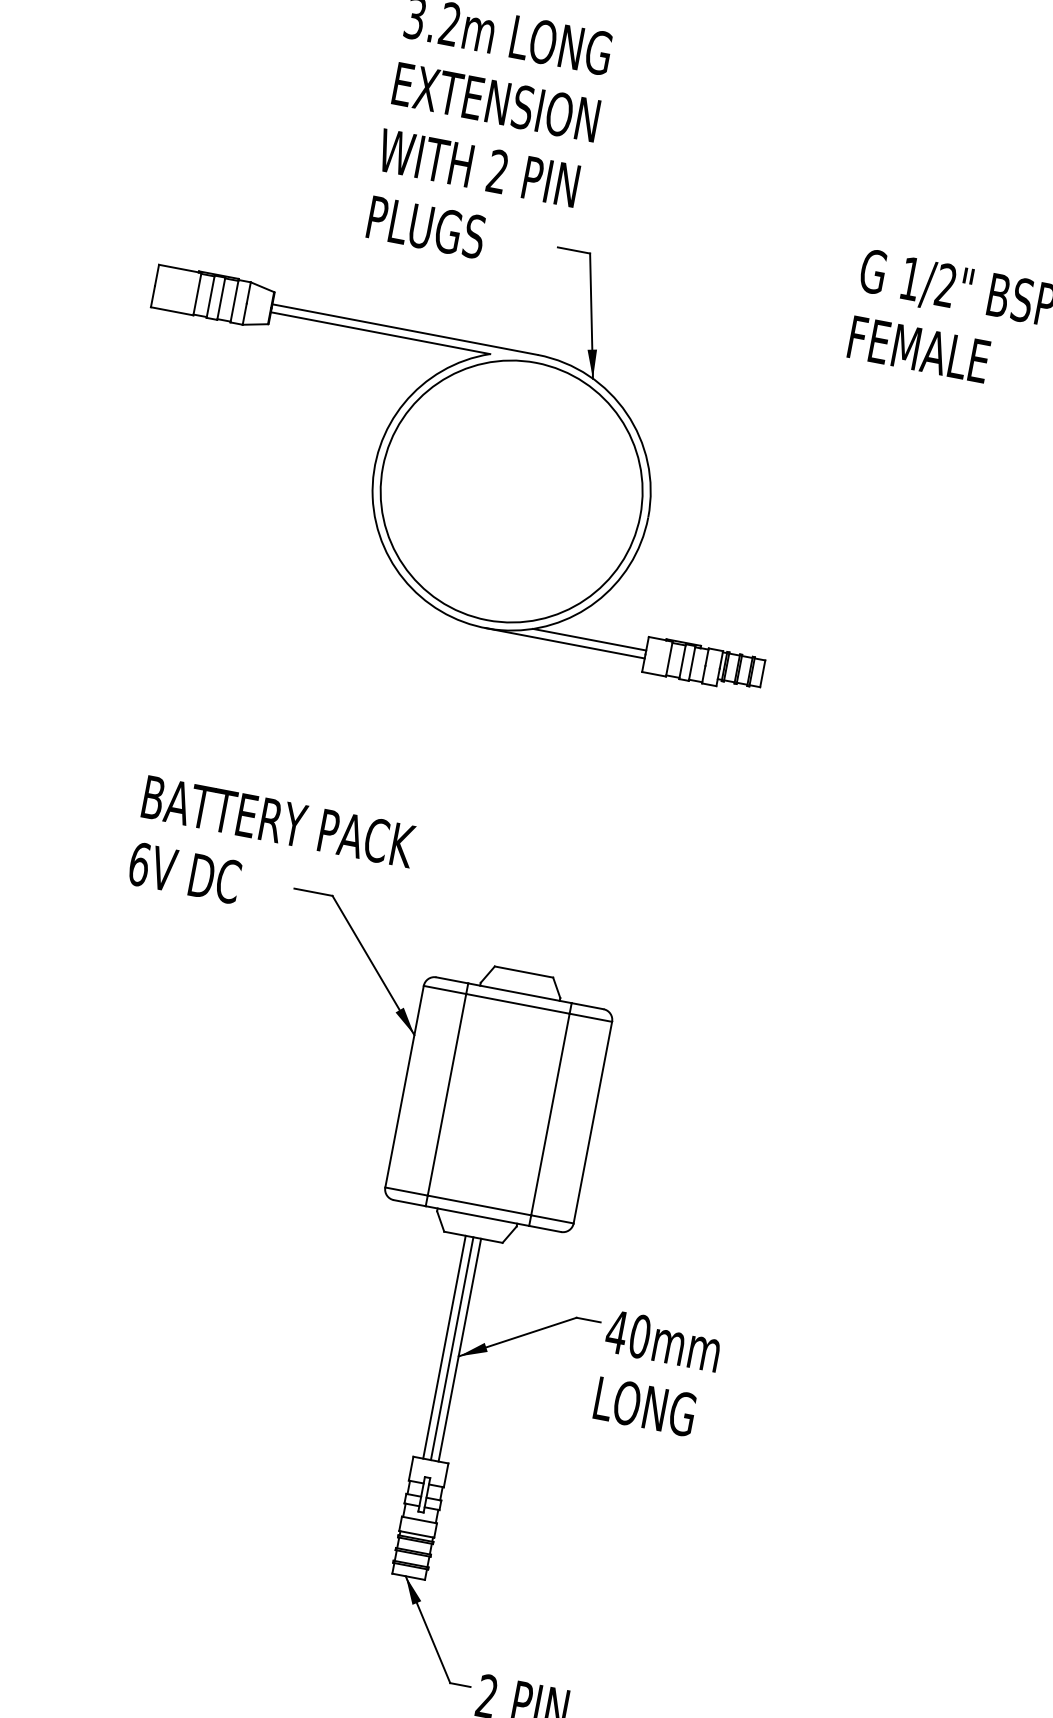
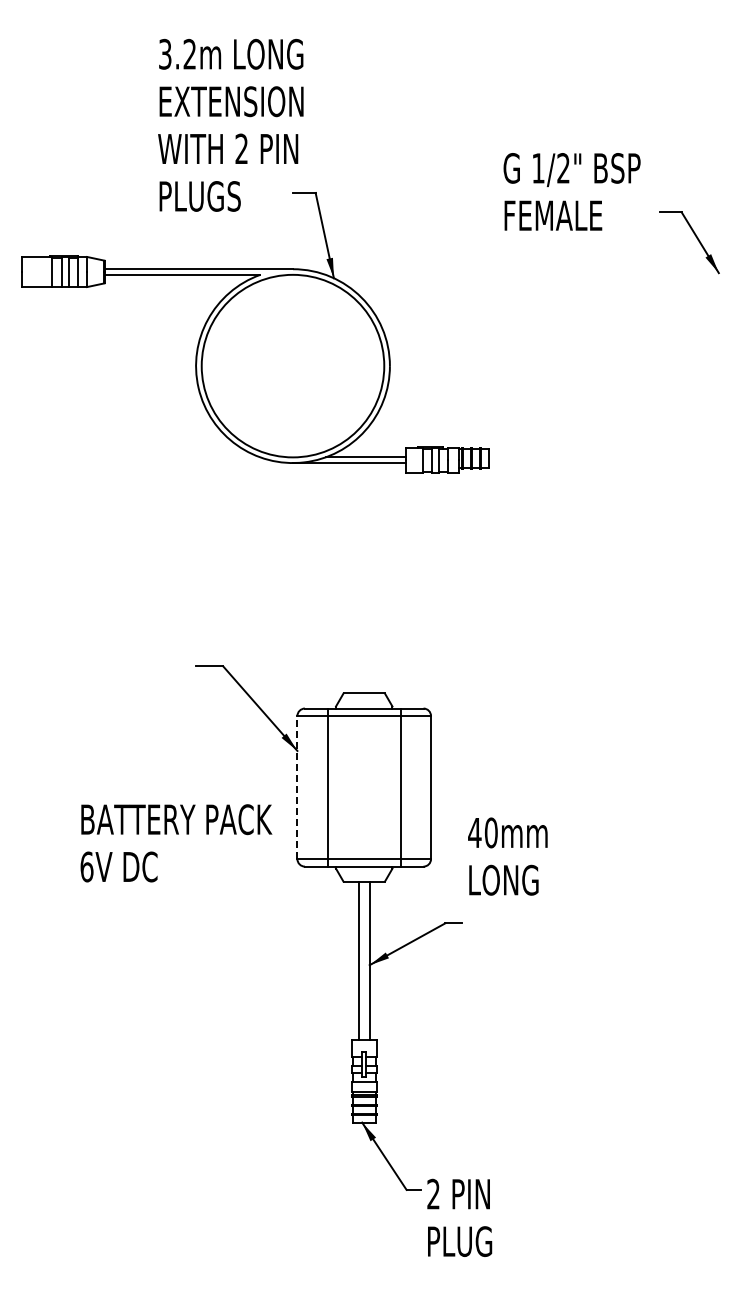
text: (272, 855) -> (176, 843), moved
line: (404, 1086) -> (297, 787), solid -> dashed
line: (452, 1348) -> (364, 960), removed
text: (656, 1374) -> (507, 856), moved

